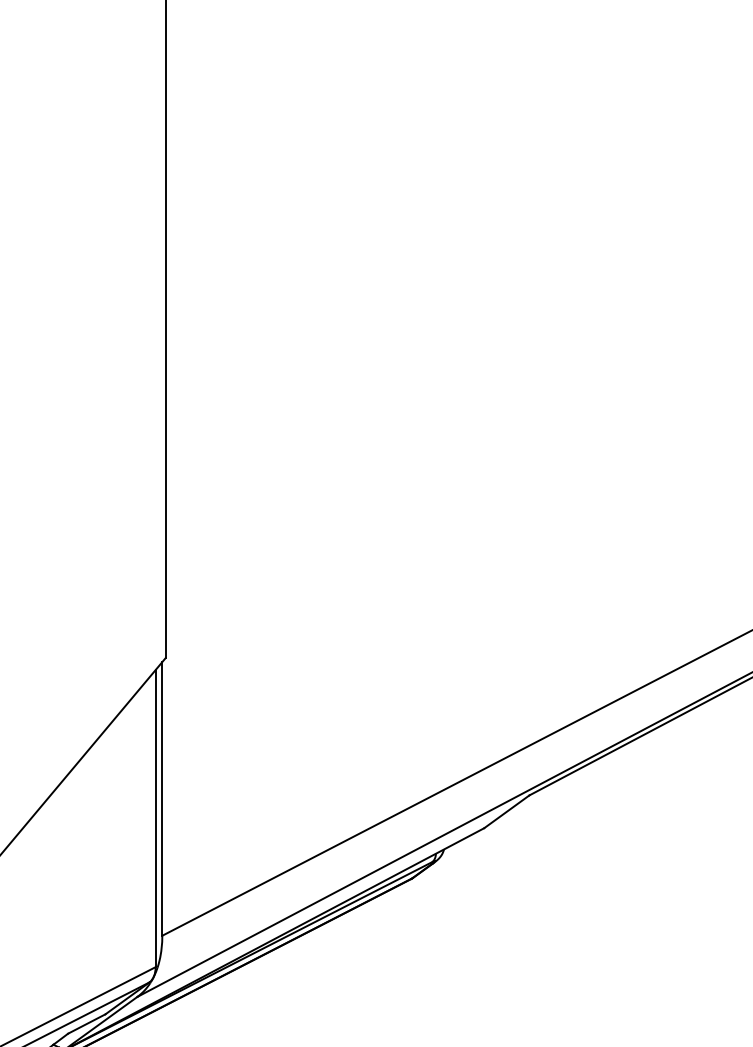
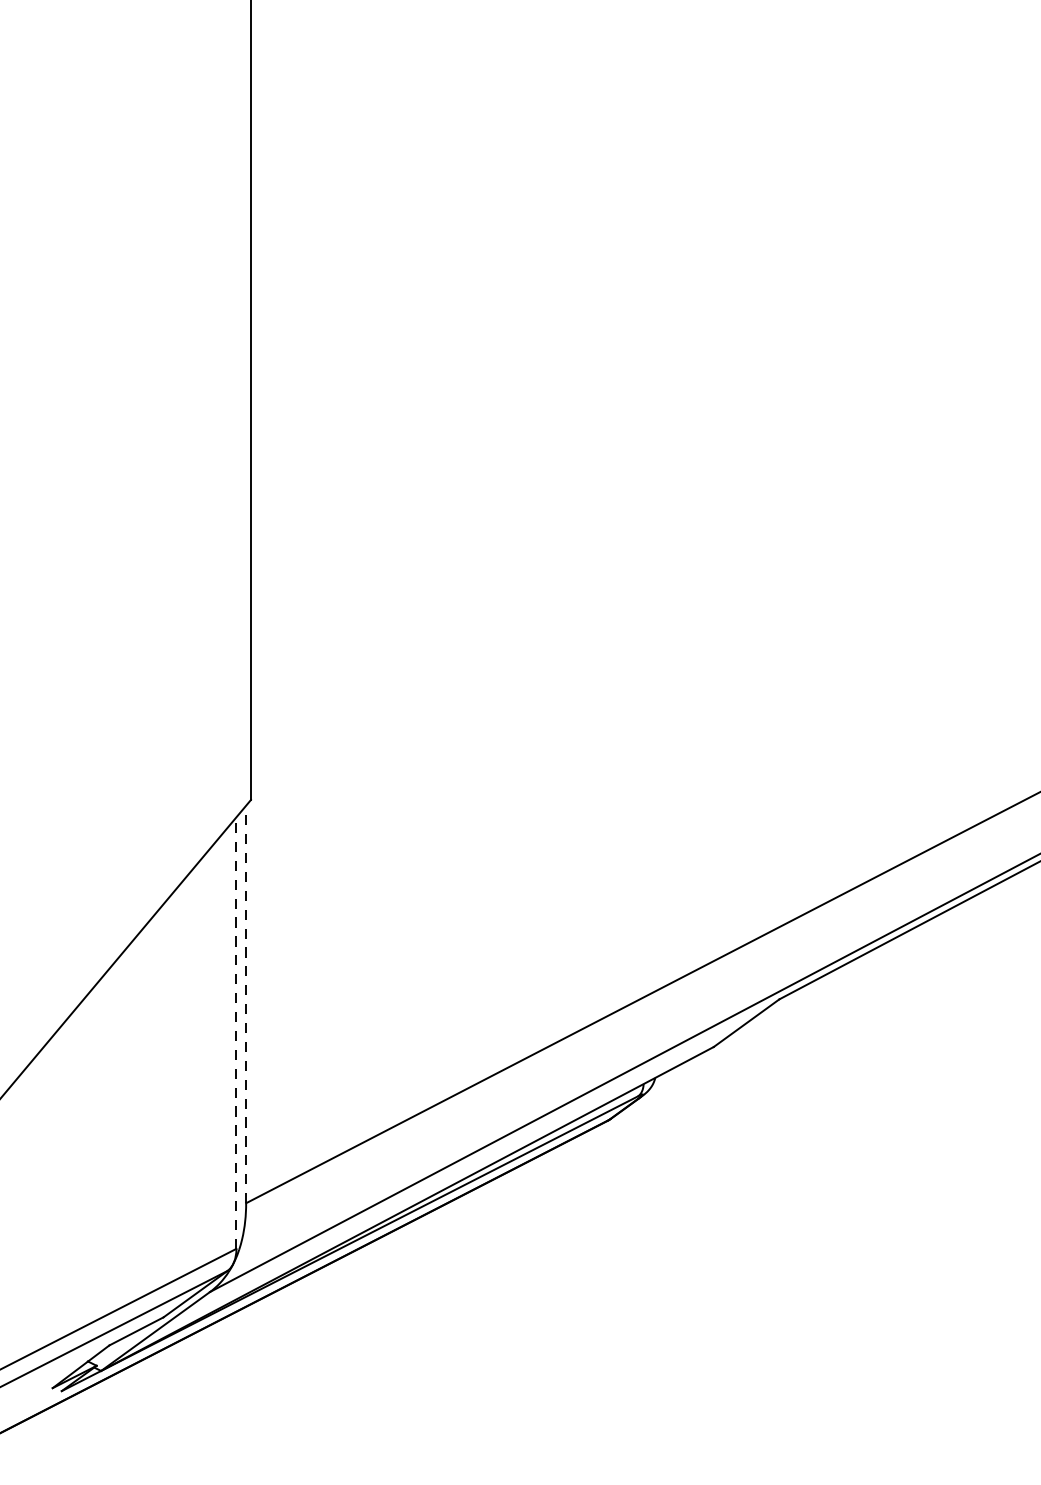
line: (162, 798) -> (246, 1003), solid -> dashed
line: (155, 818) -> (236, 1032), solid -> dashed

